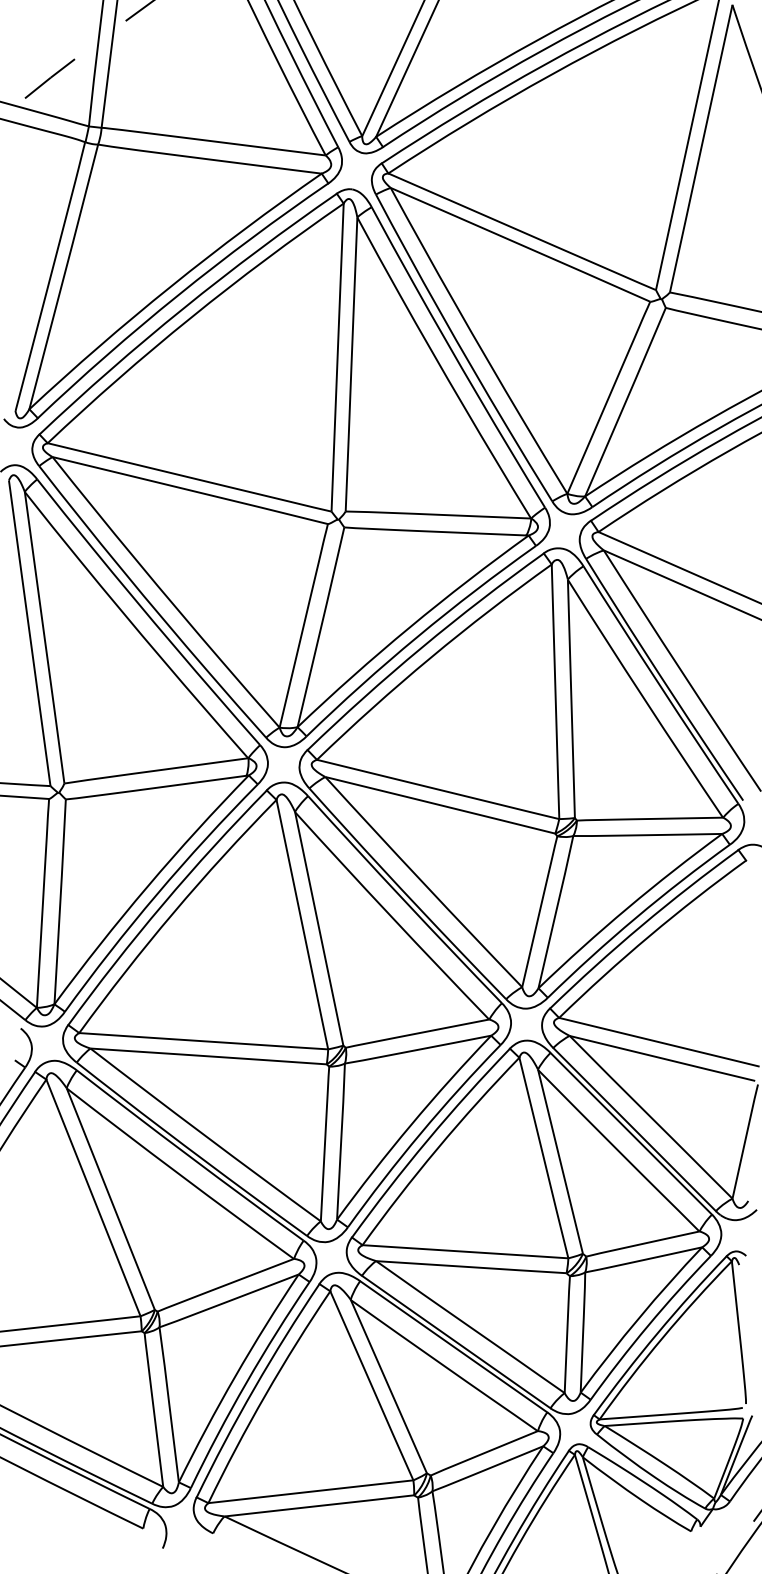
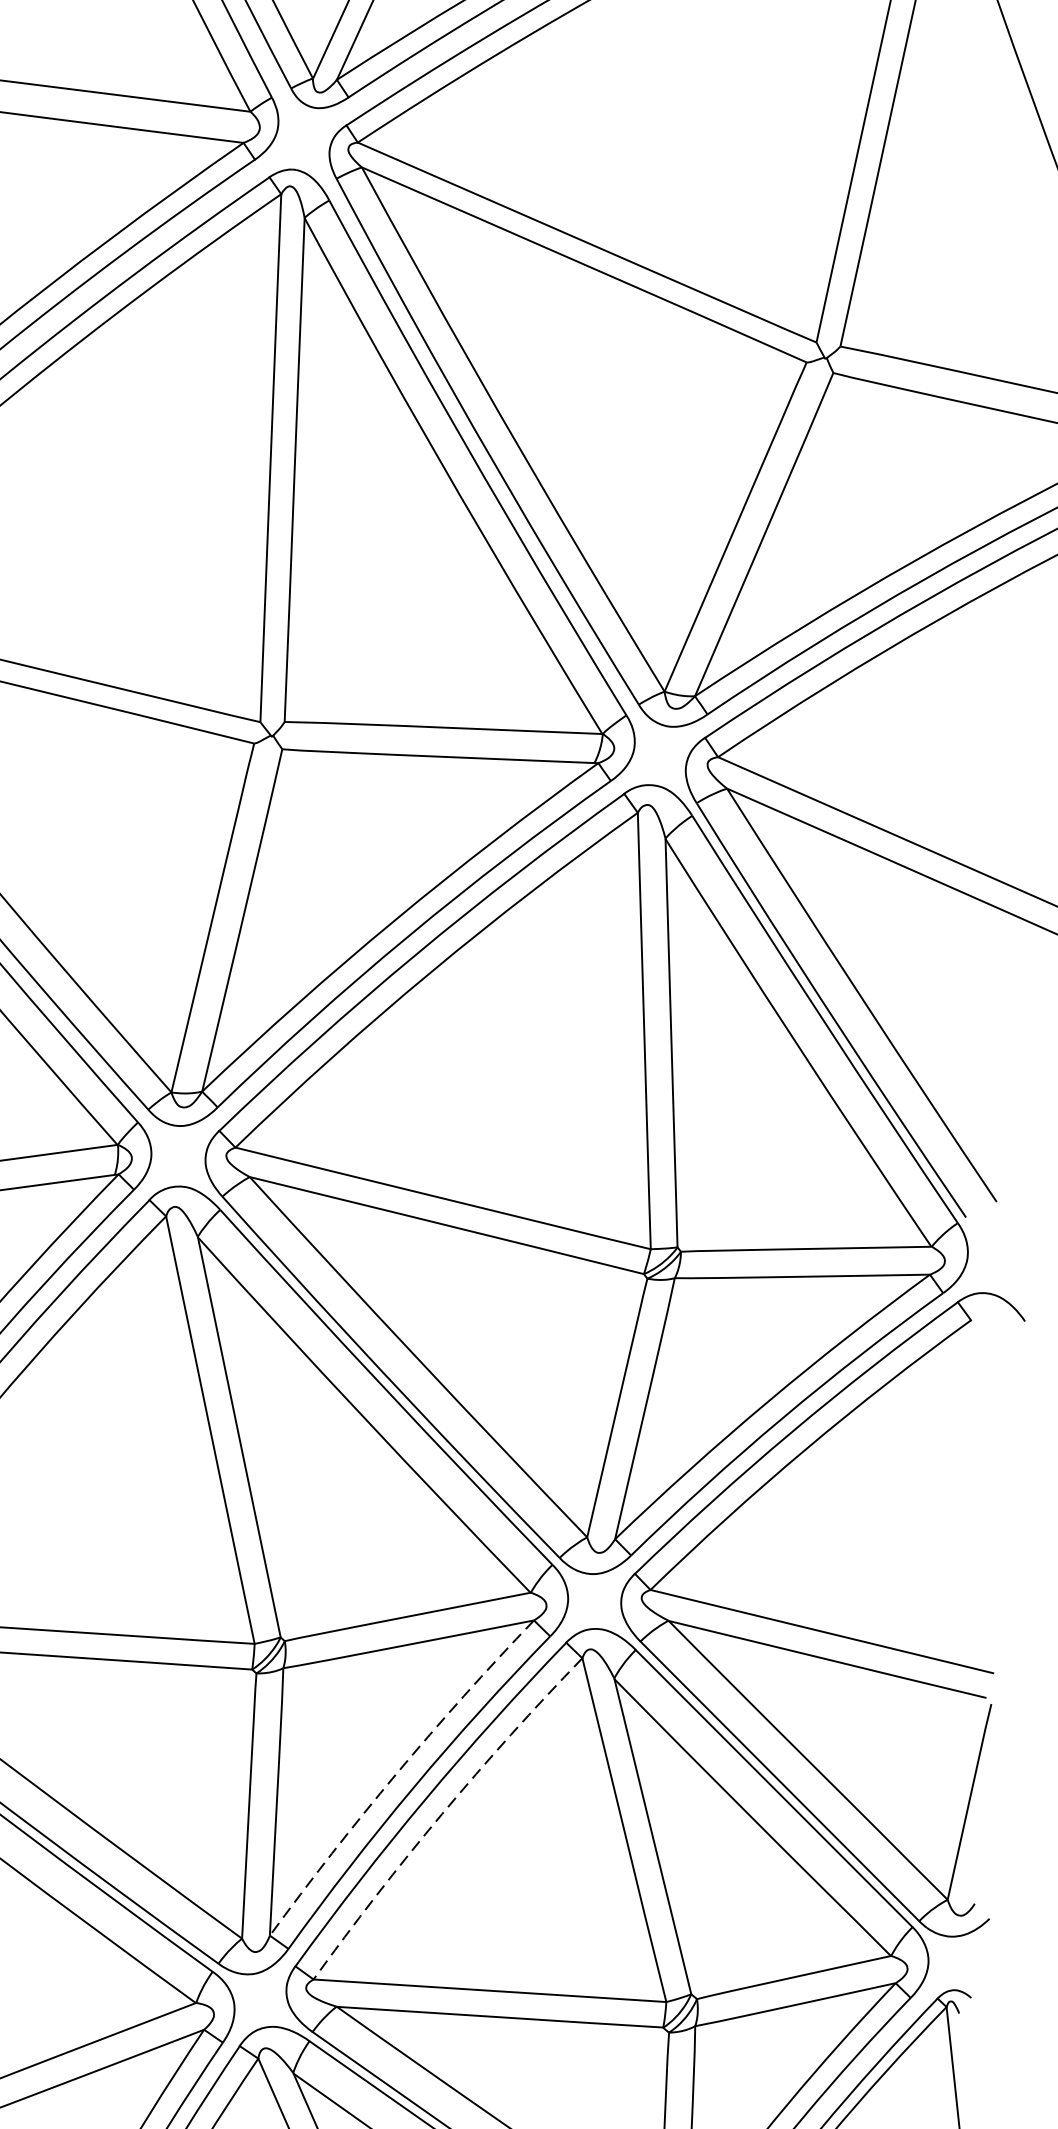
arc: (411, 1125) -> (397, 1774), solid -> dashed
arc: (437, 1148) -> (442, 1813), solid -> dashed

